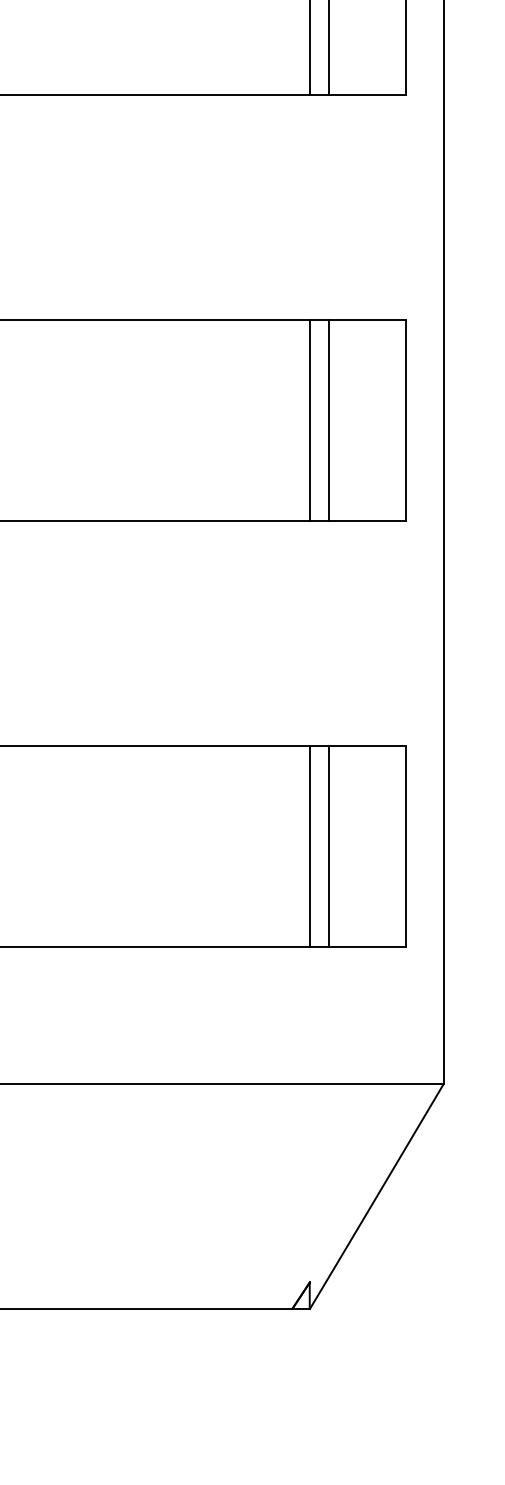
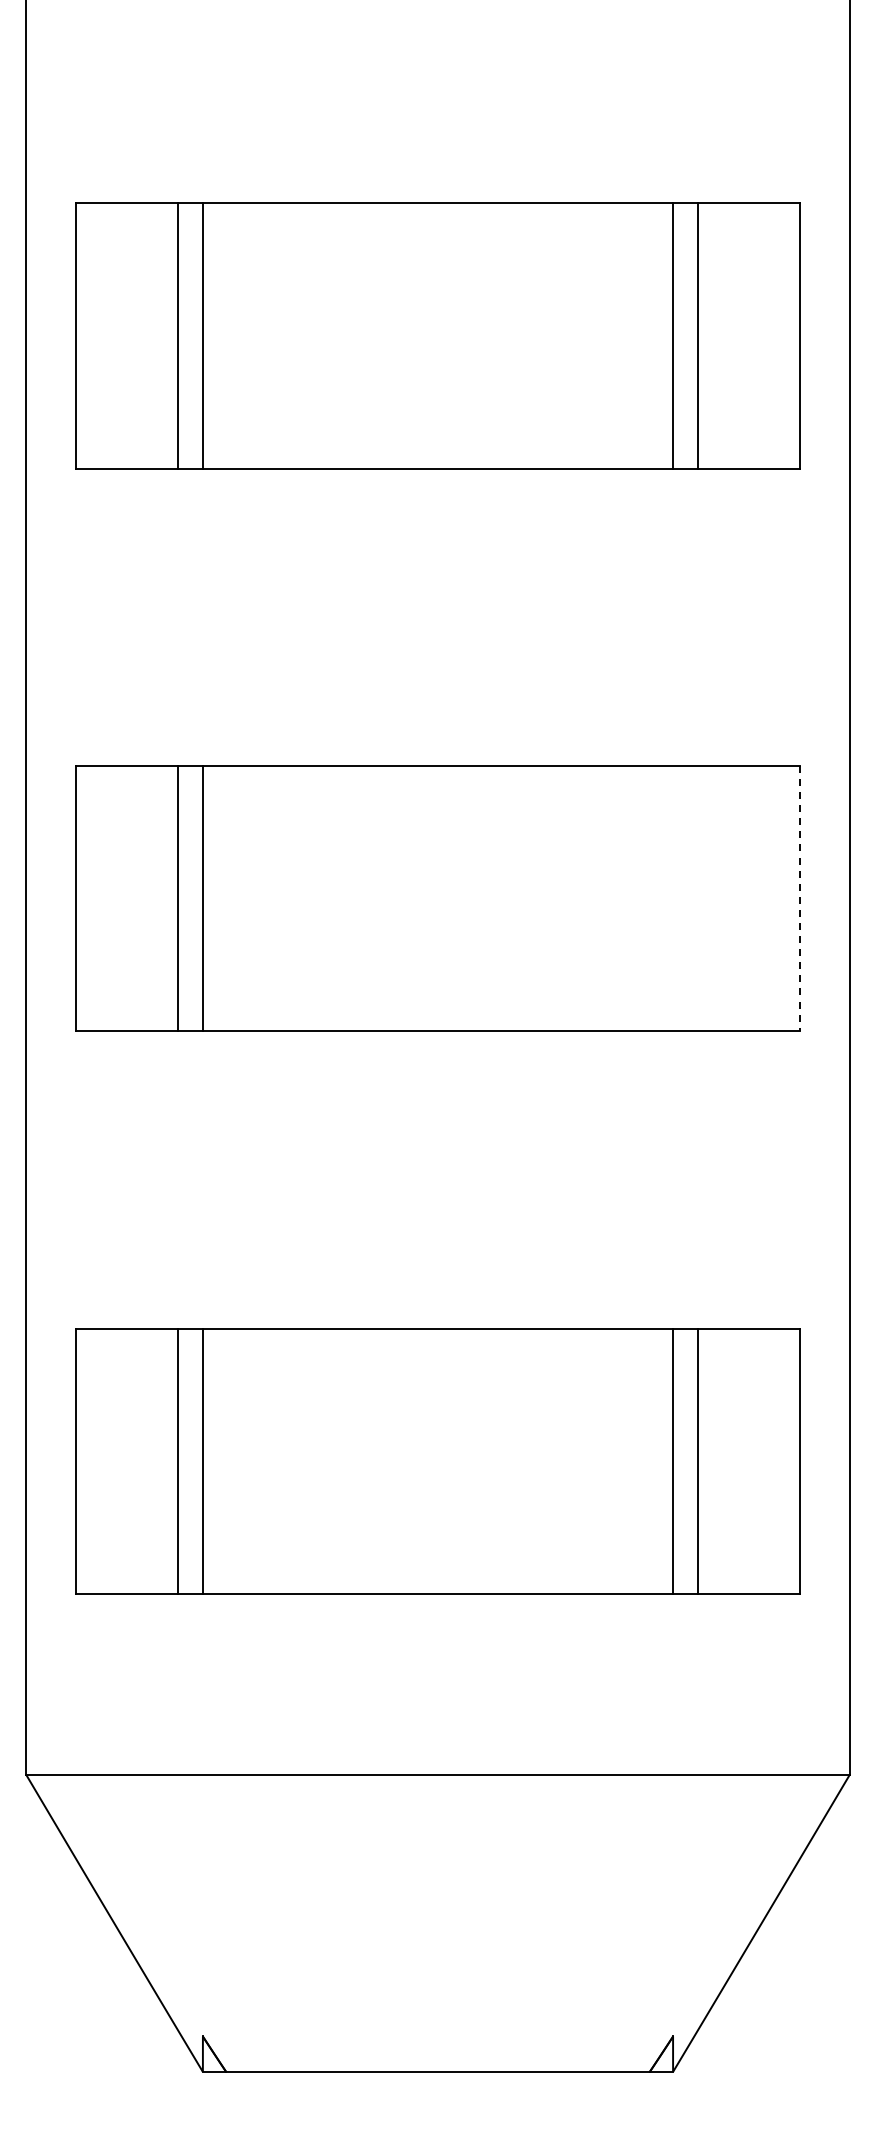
line: (310, 420) -> (673, 898), removed
line: (328, 420) -> (698, 898), removed
line: (405, 420) -> (799, 898), solid -> dashed

